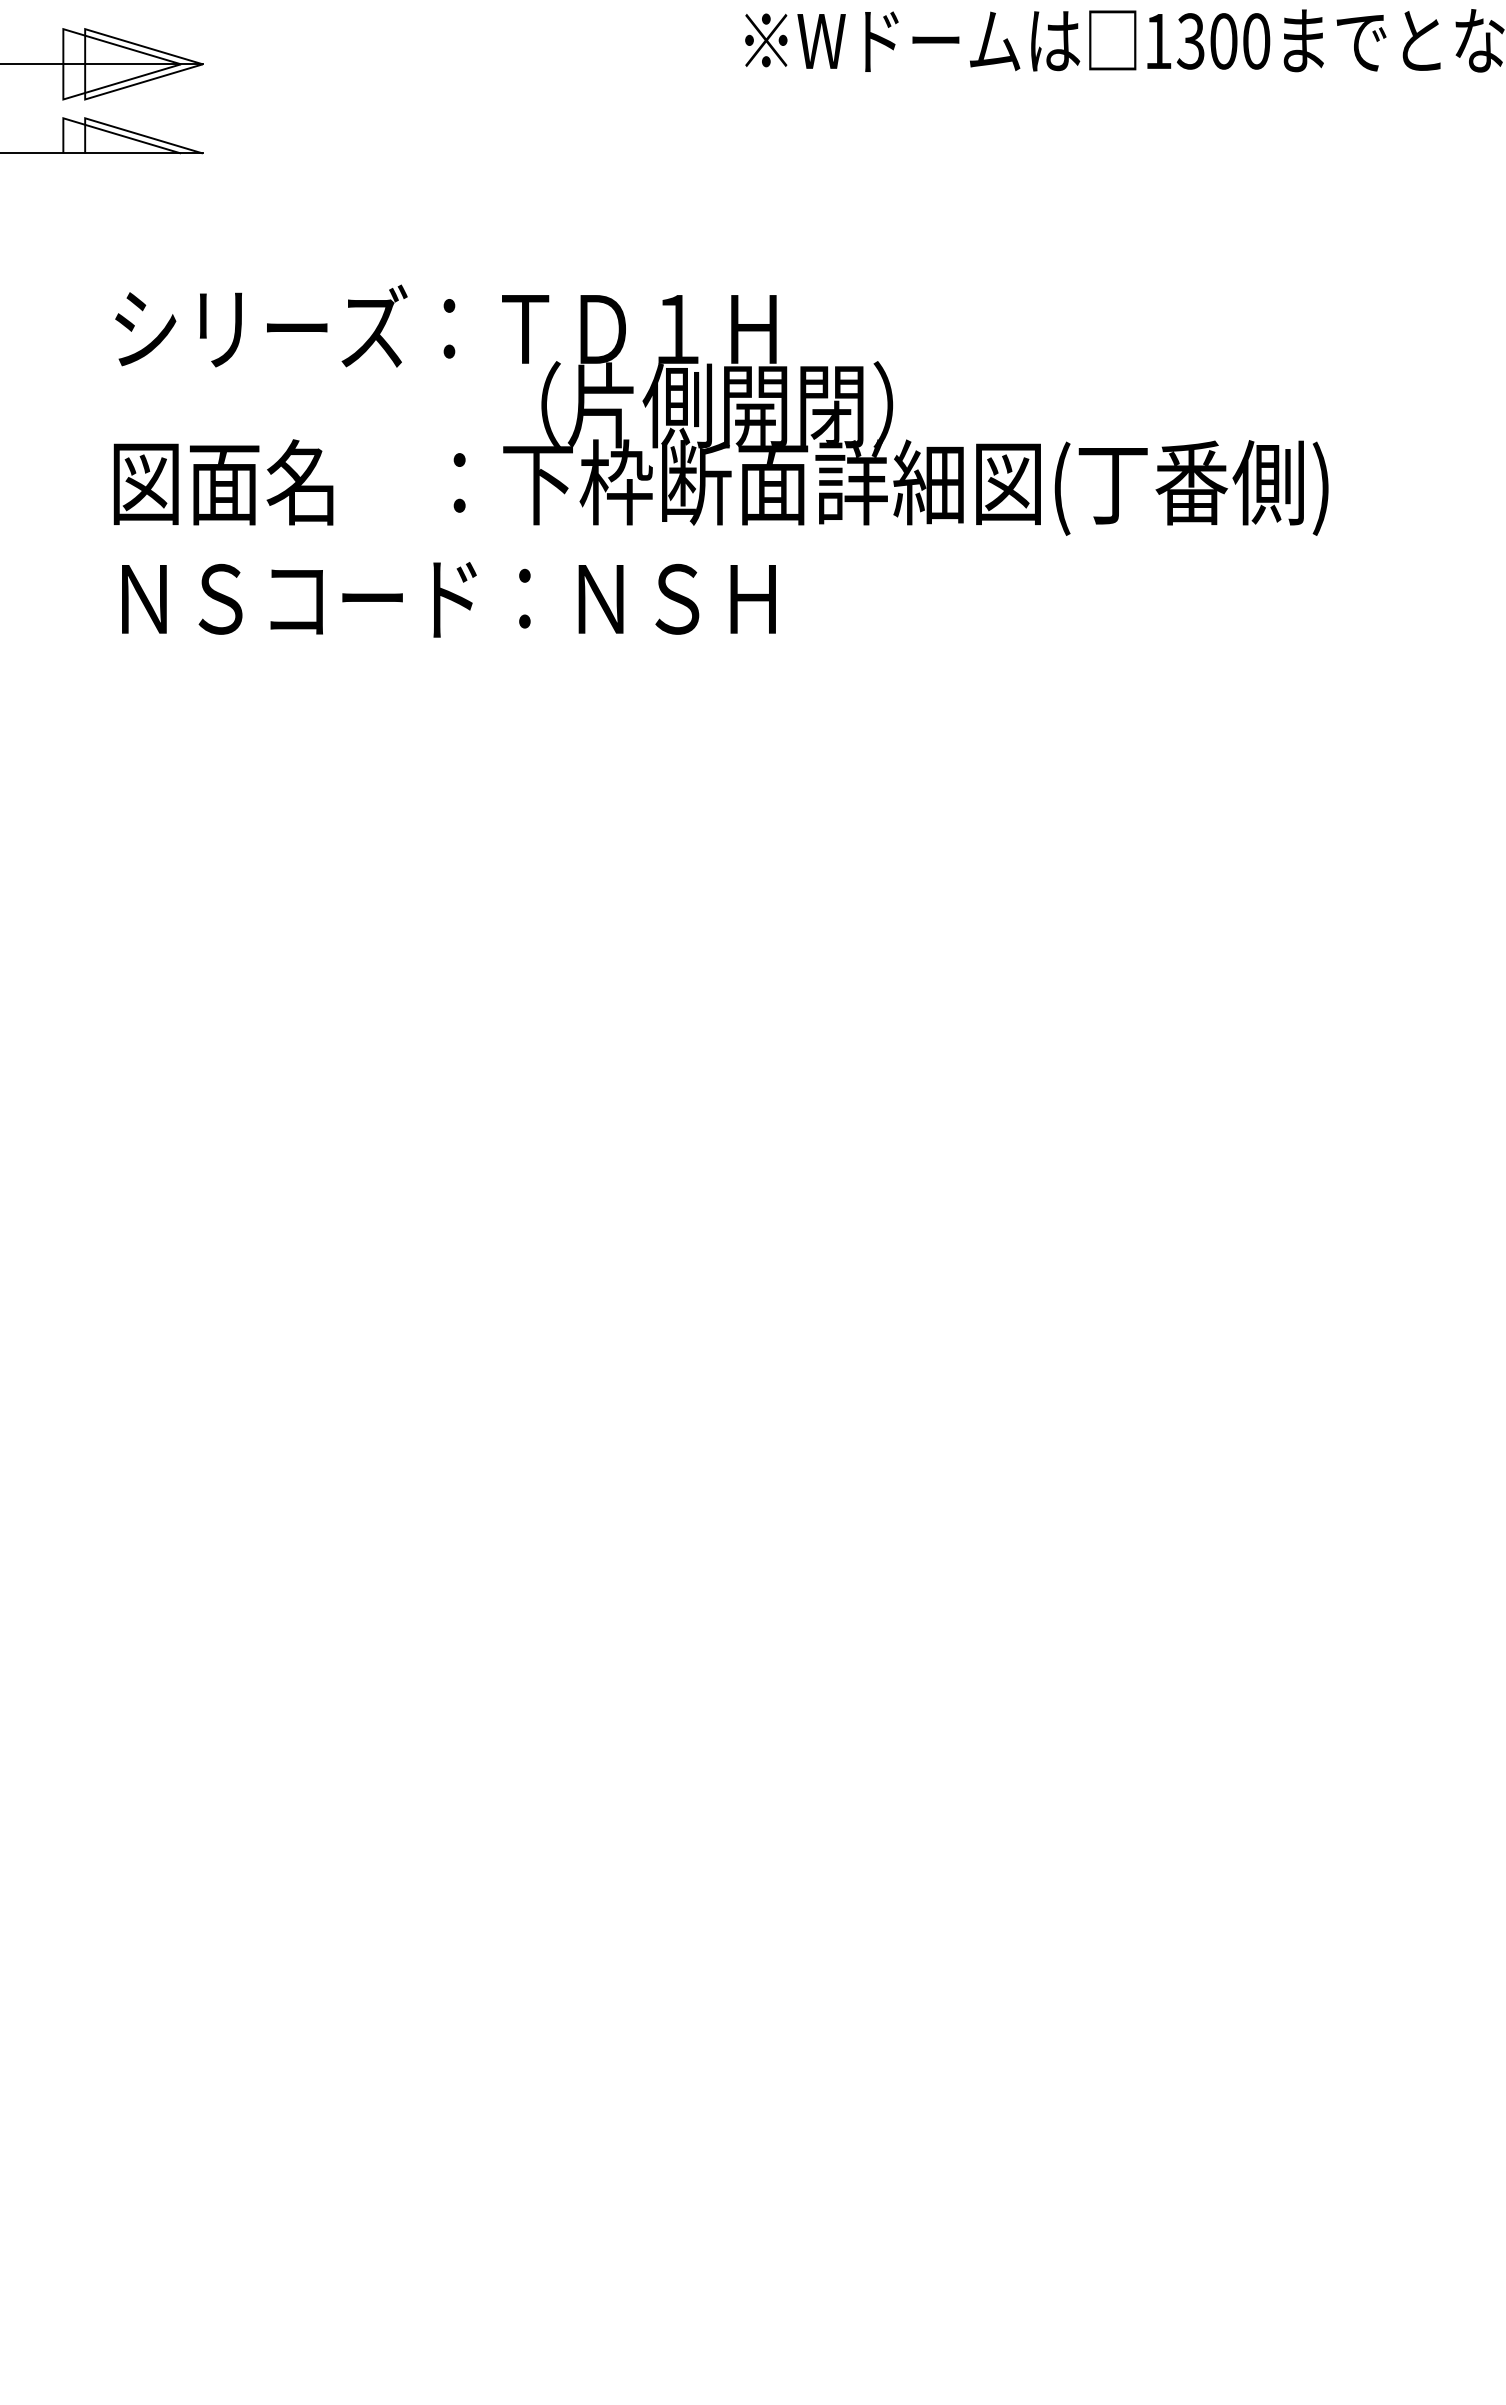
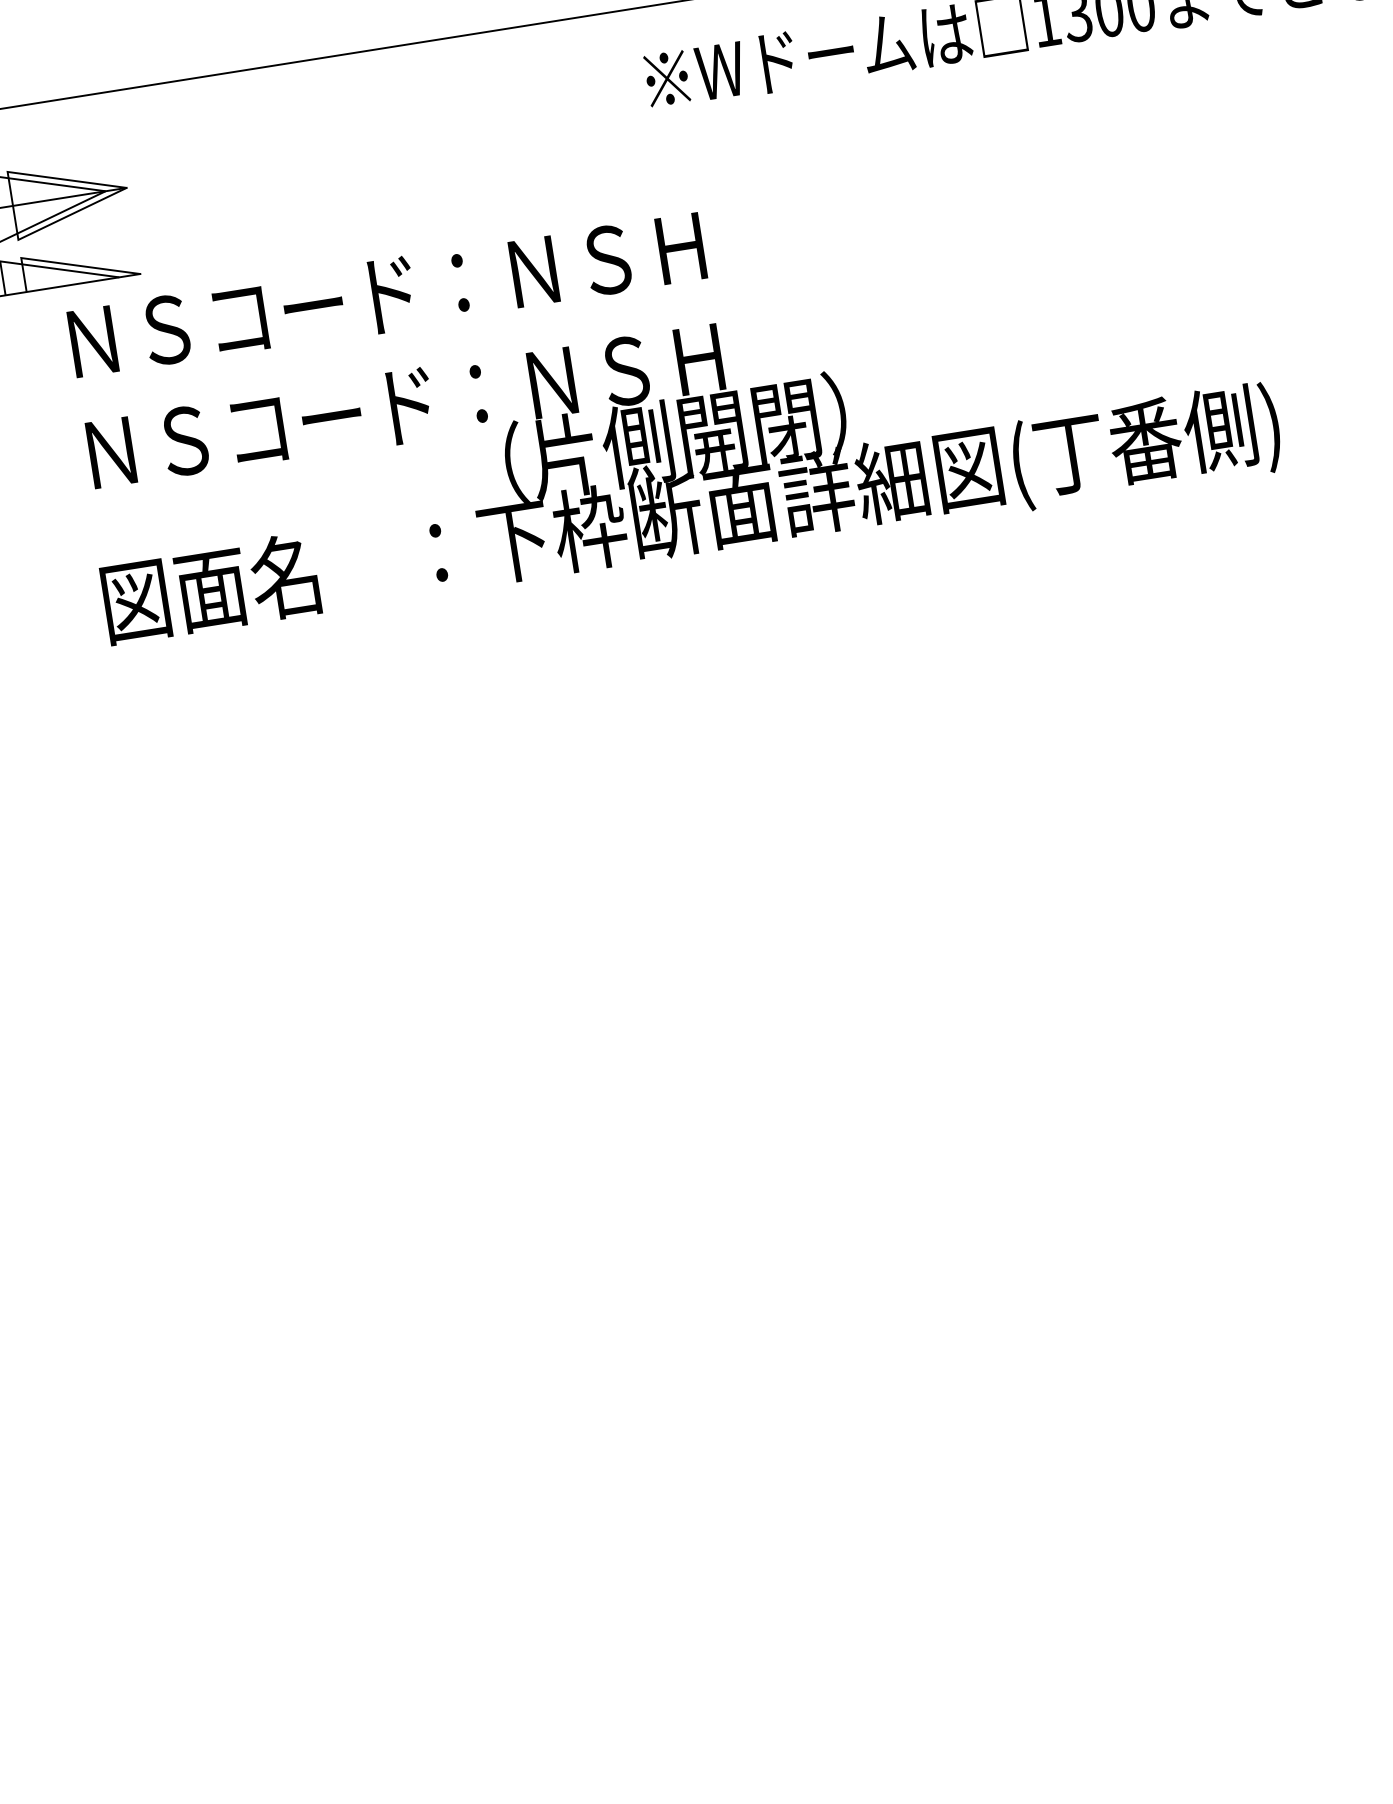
text: (407, 325) -> (364, 408), シリーズ：ＴＤ１Ｈ -> ＮＳコード：ＮＳＨ
text: (448, 599) -> (386, 295), moved

